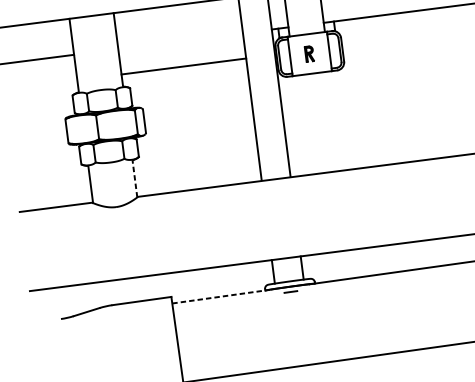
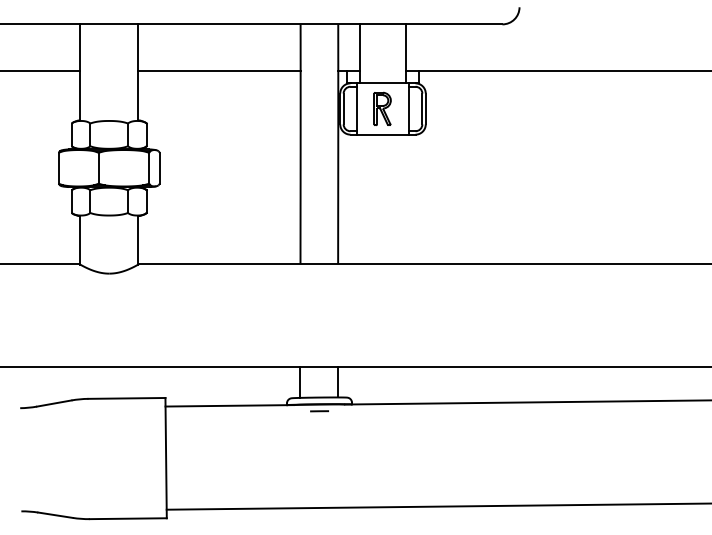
part: (309, 53) -> (382, 108), size x1.67
line: (183, 66) -> (219, 71), moved
line: (135, 178) -> (138, 239), dashed -> solid
line: (221, 296) -> (230, 405), dashed -> solid

